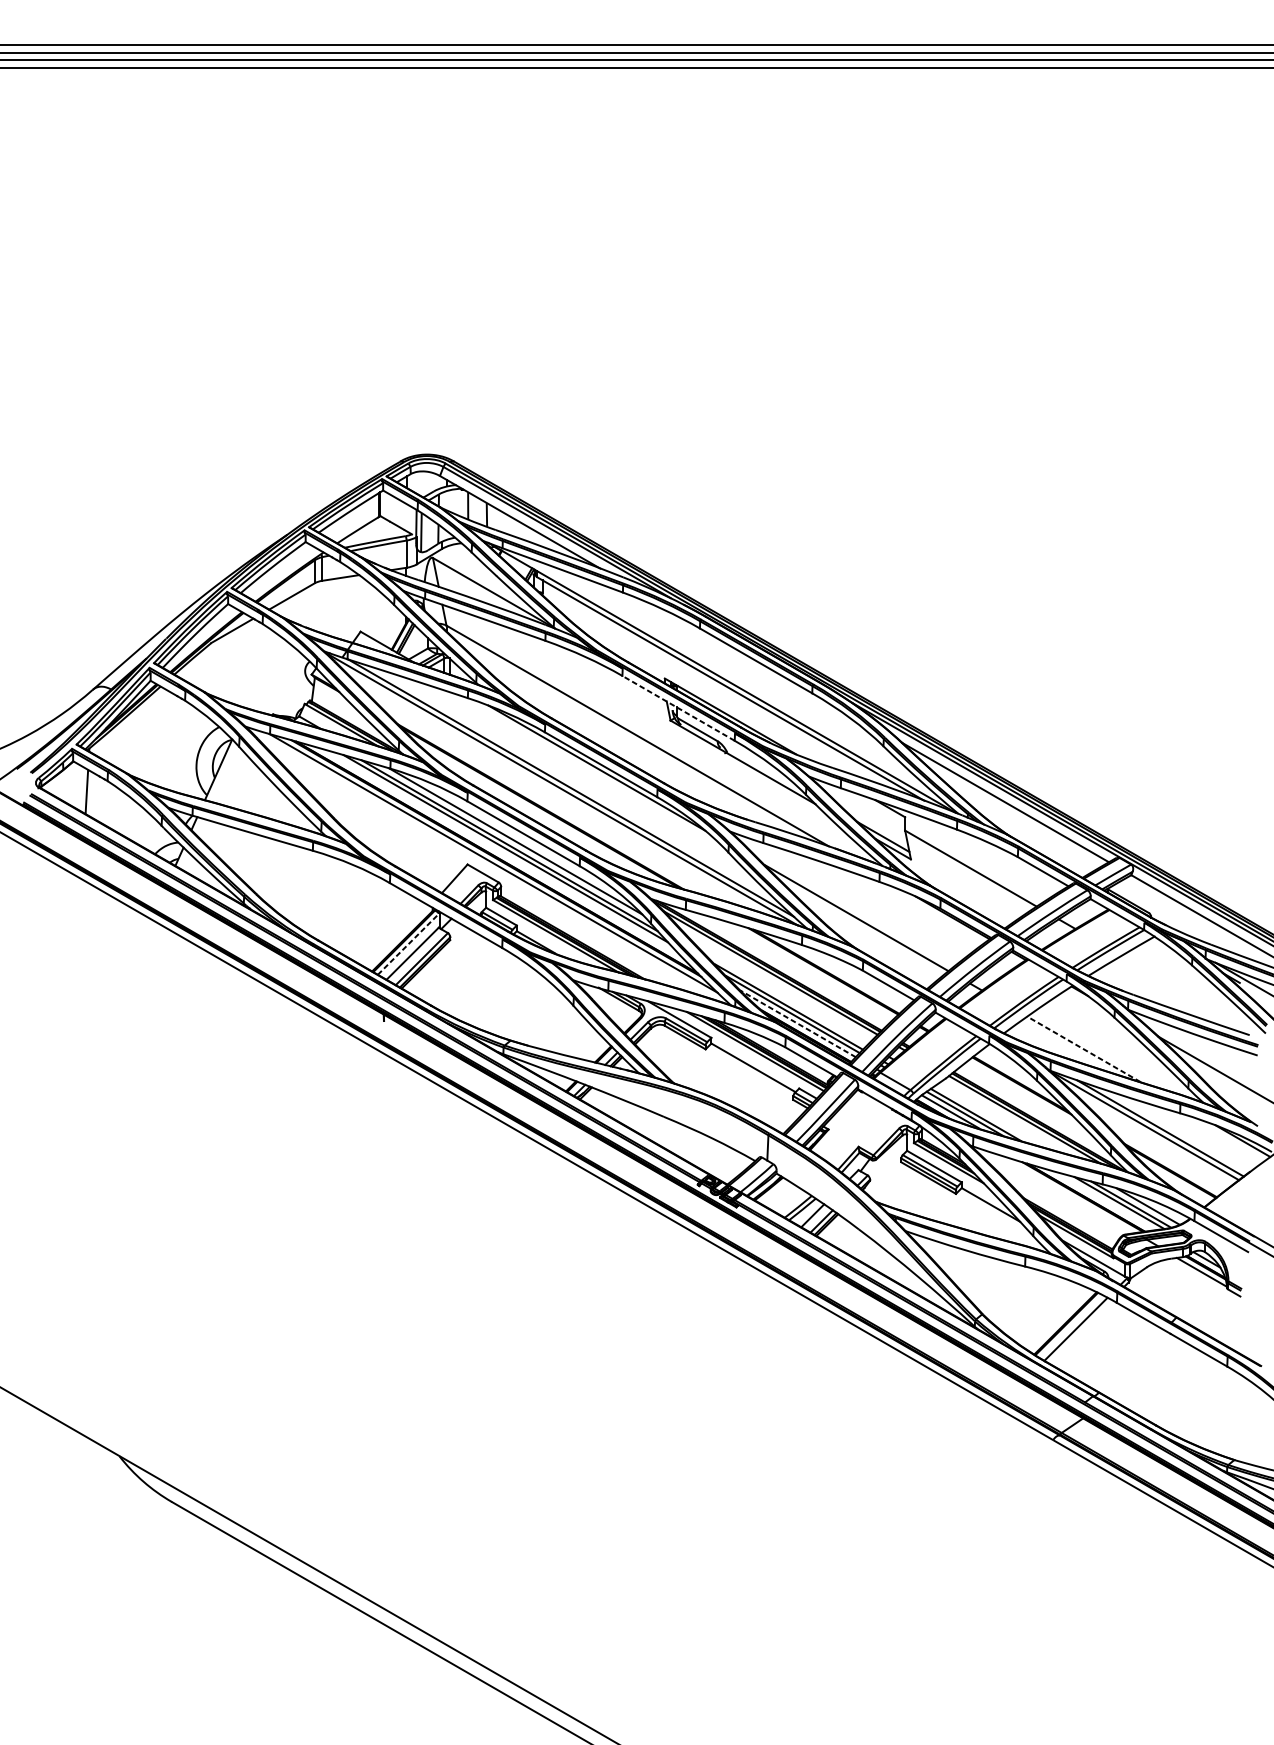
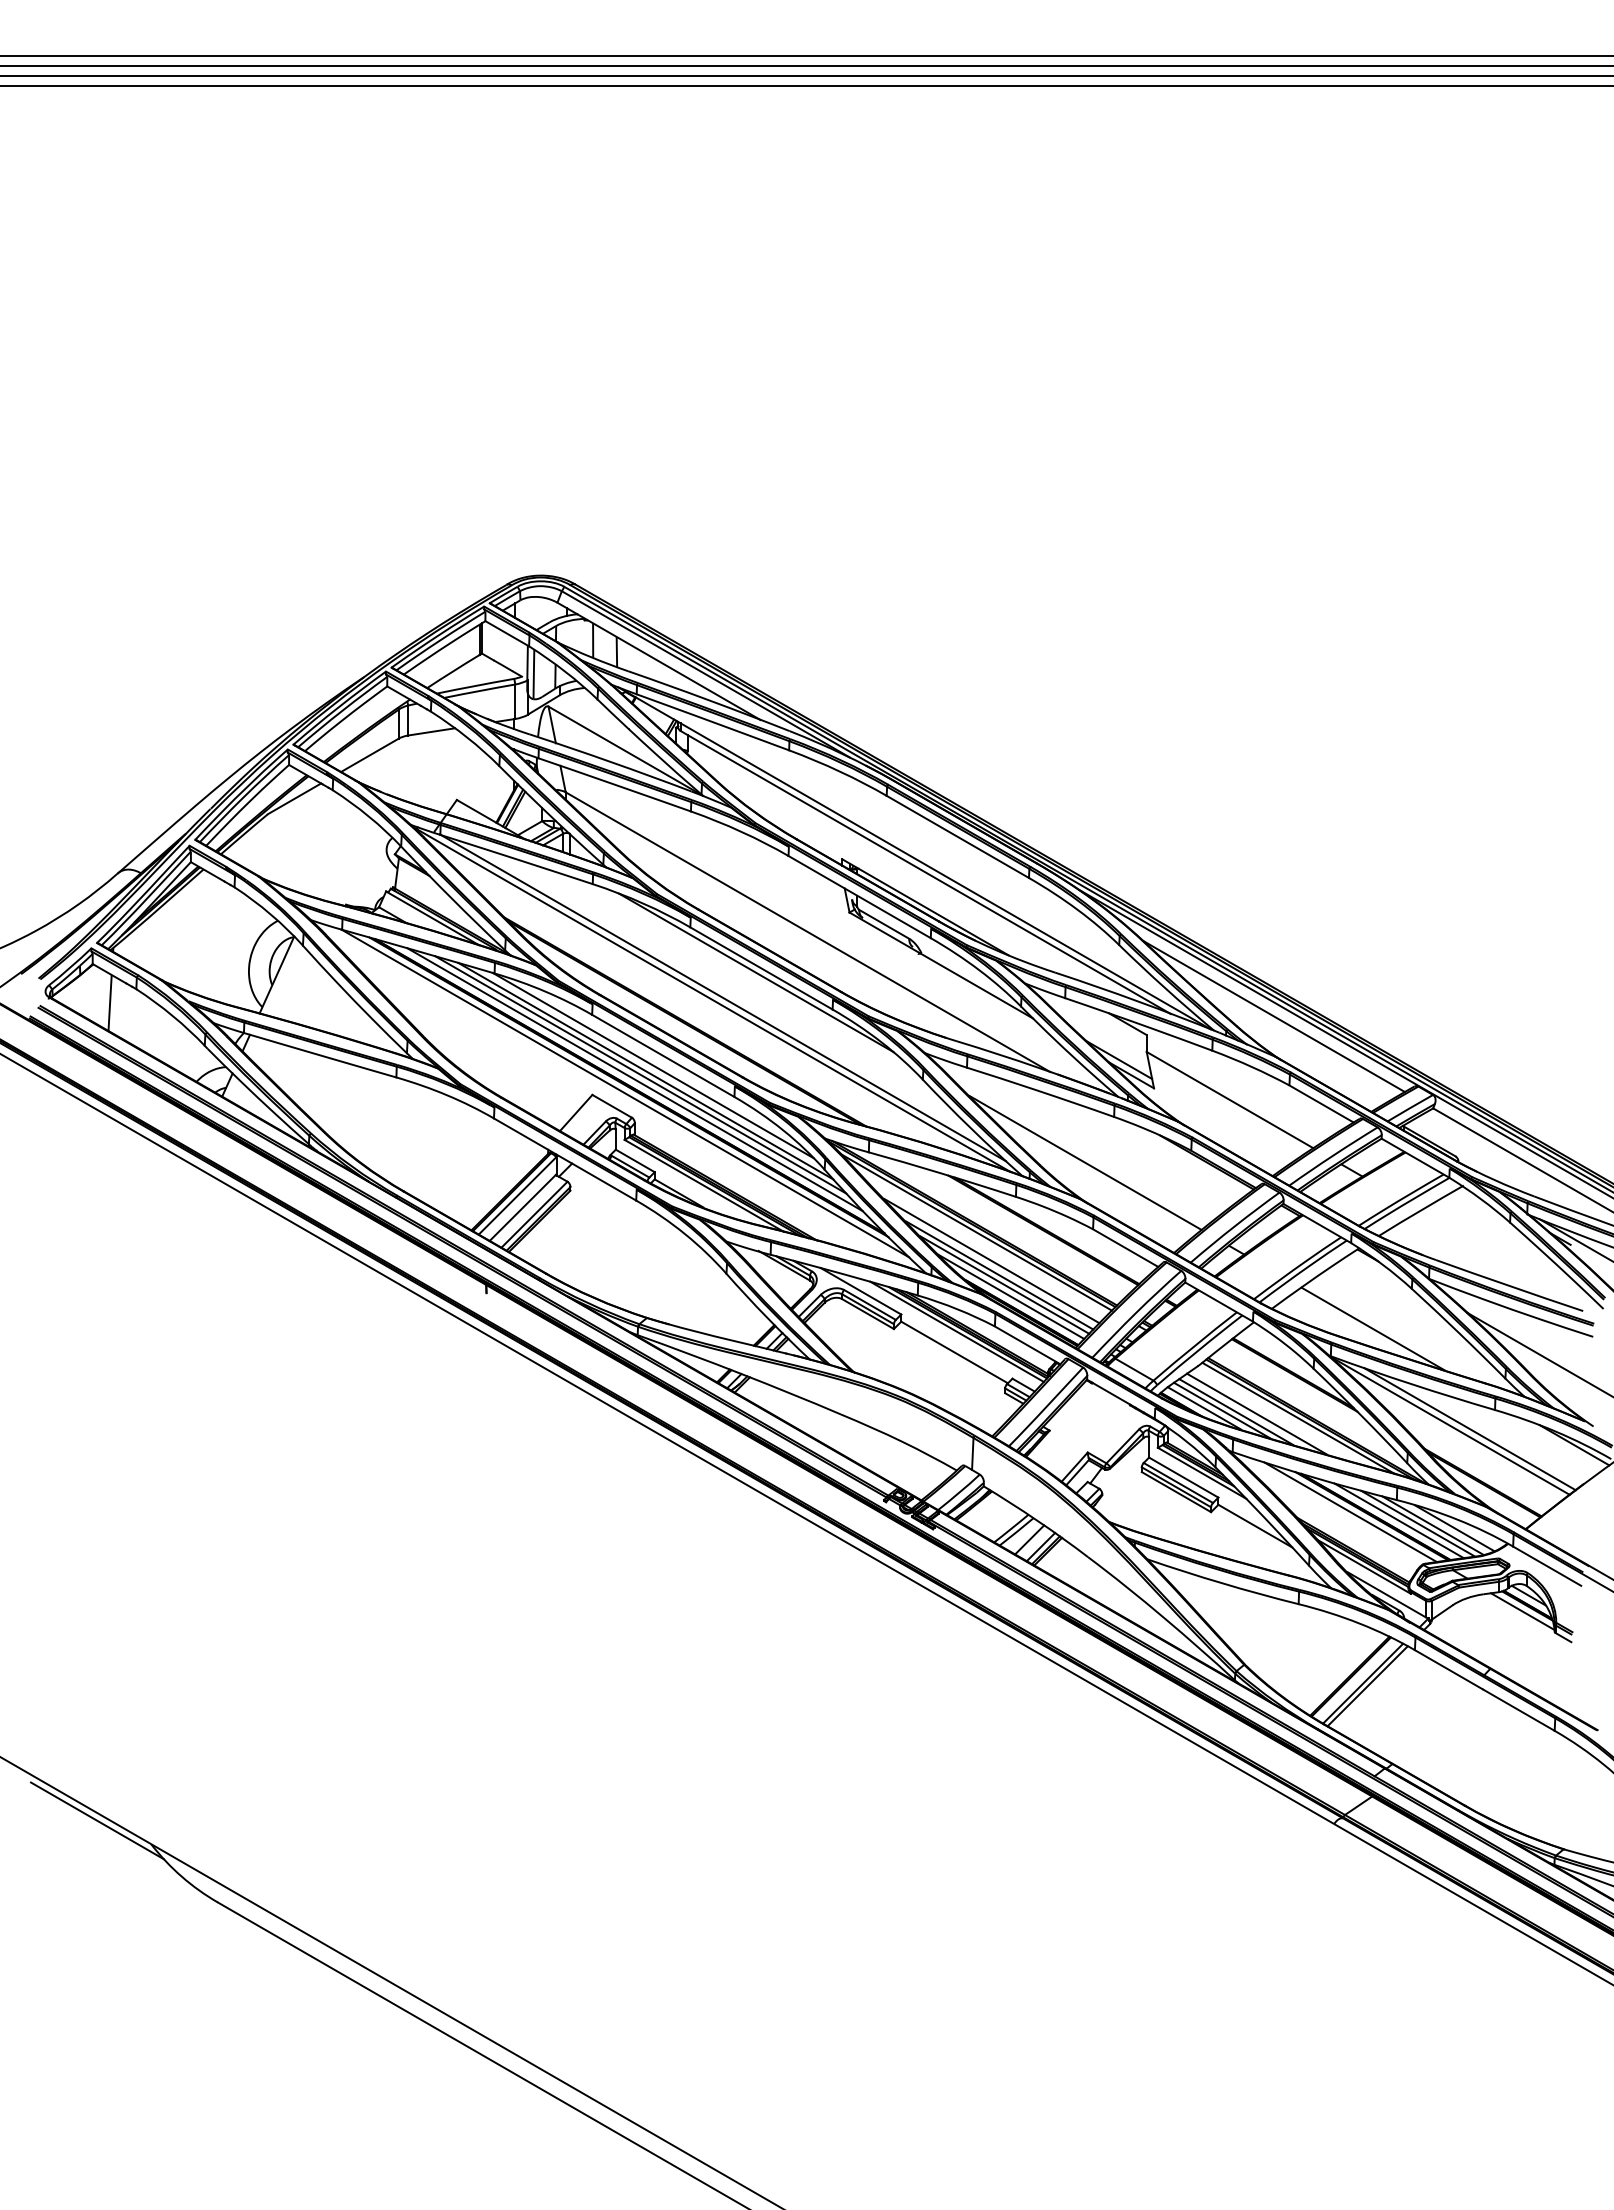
line: (678, 707) -> (859, 896), dashed -> solid
line: (500, 852) -> (634, 1079), added
line: (409, 943) -> (518, 1195), dashed -> solid
line: (782, 996) -> (991, 1261), added
line: (797, 1023) -> (1010, 1296), dashed -> solid
line: (1084, 1049) -> (1373, 1329), dashed -> solid
line: (991, 1116) -> (1256, 1413), added
line: (1066, 1194) -> (1350, 1512), added
line: (1103, 1200) -> (1398, 1520), added
line: (1079, 1331) -> (1367, 1686), added
line: (76, 1437) -> (97, 1820), added

